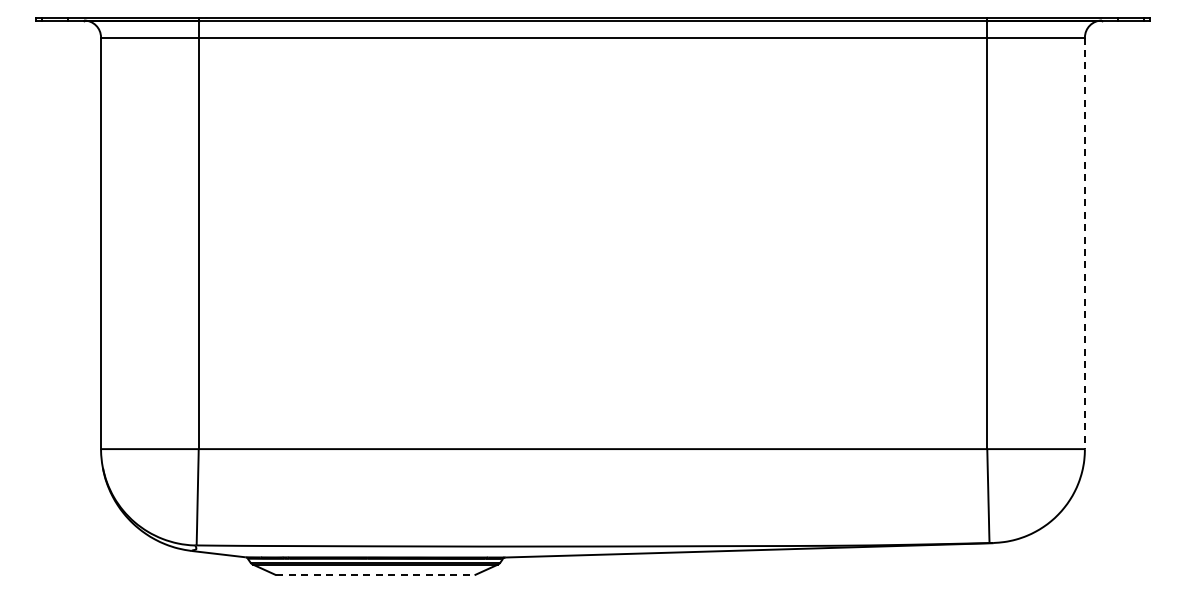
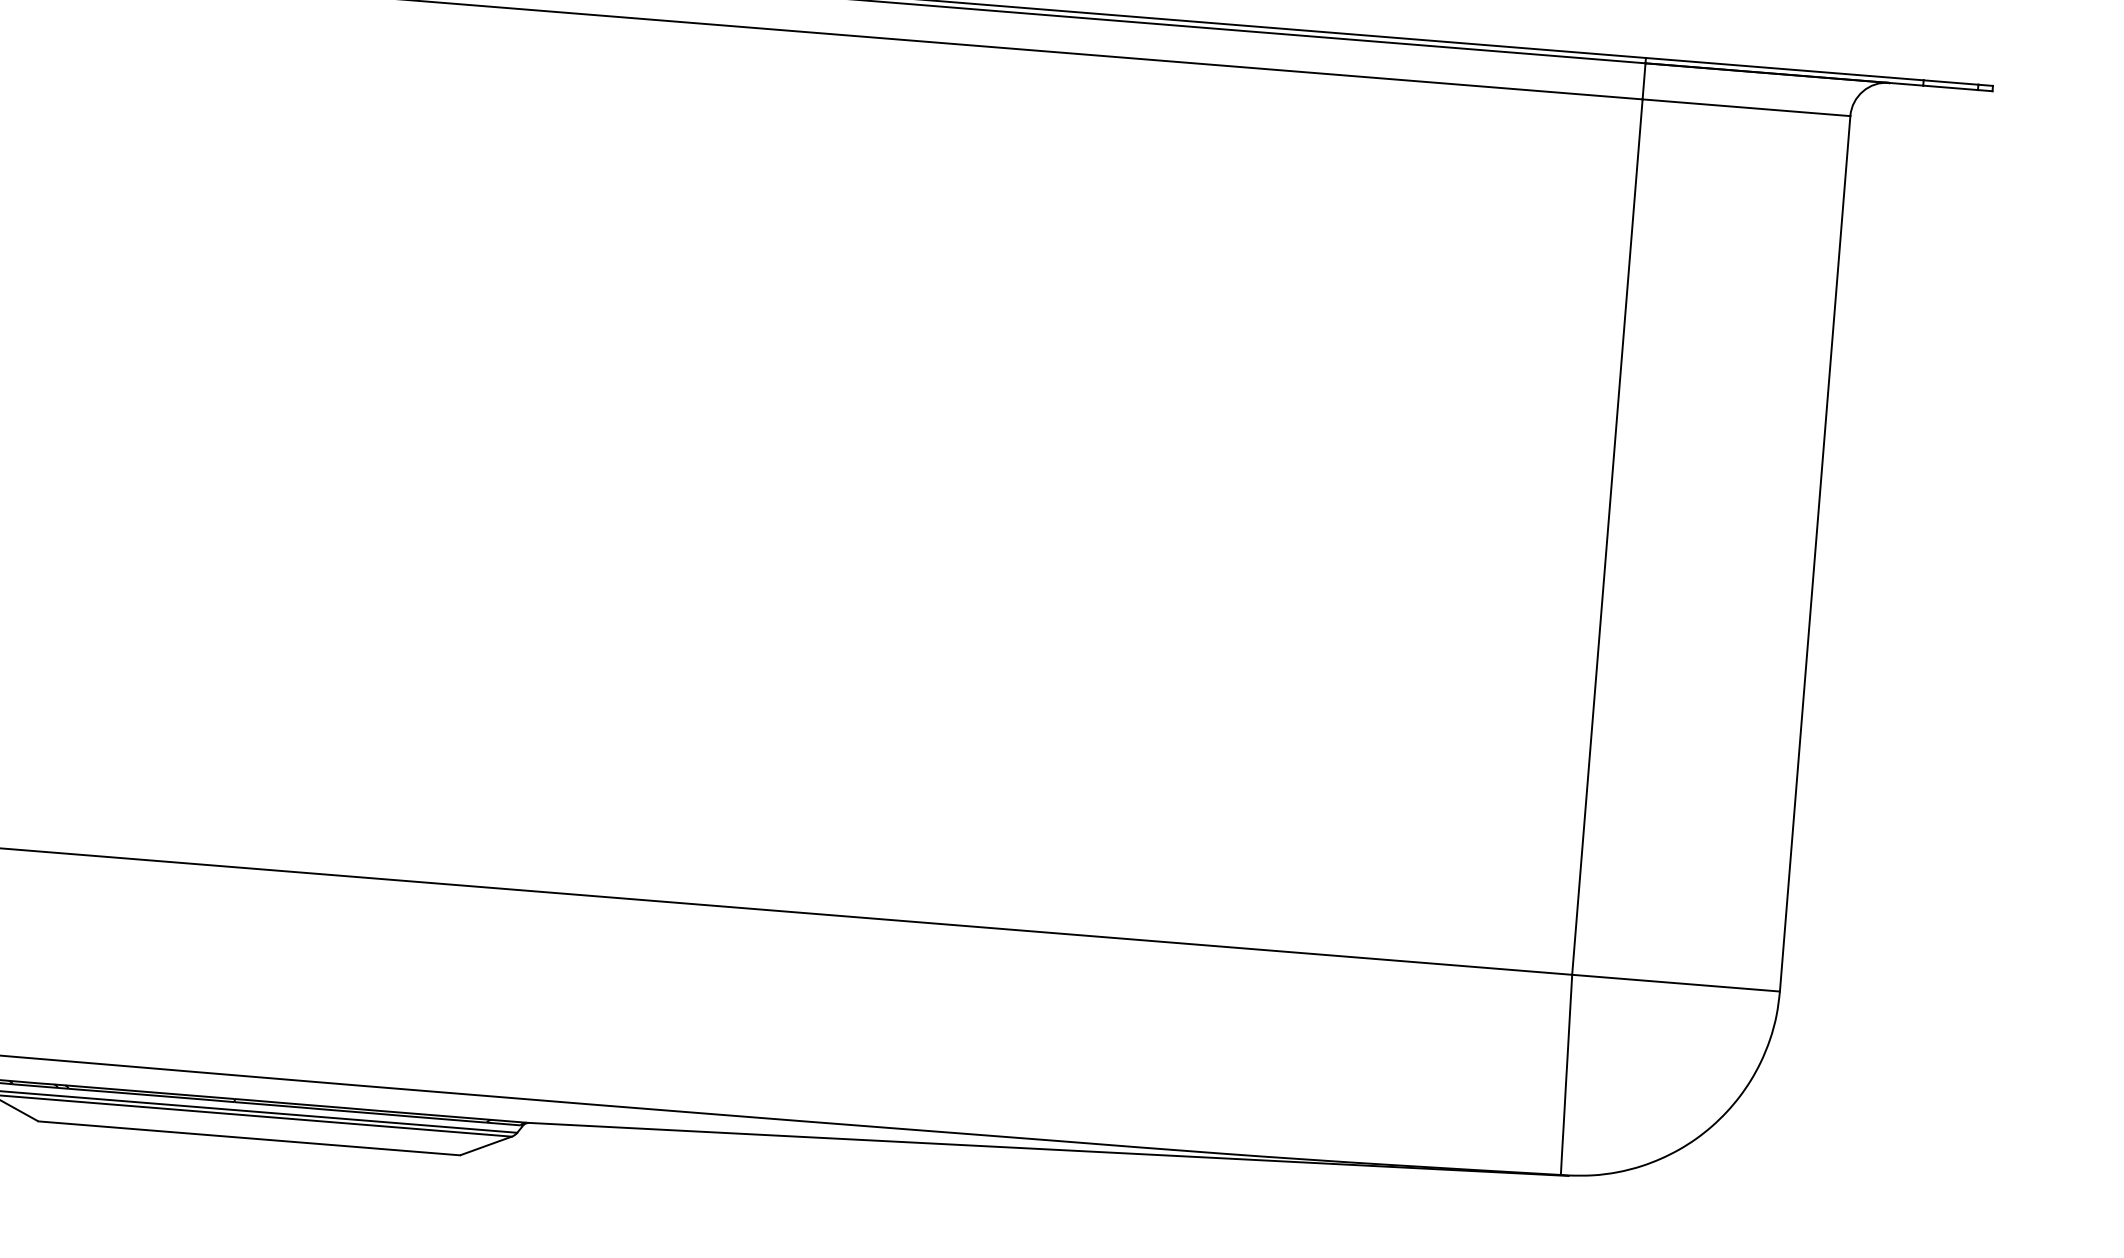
line: (1084, 243) -> (1814, 554), dashed -> solid
line: (375, 575) -> (249, 1138), dashed -> solid

